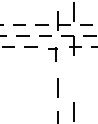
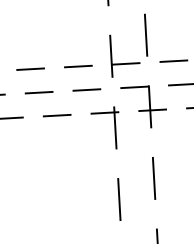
part: (52, 54) -> (104, 128), size x1.43
line: (73, 78) -> (152, 177), added

